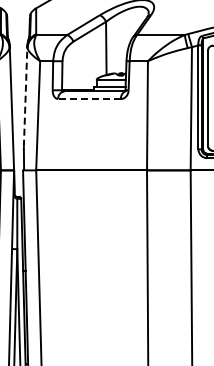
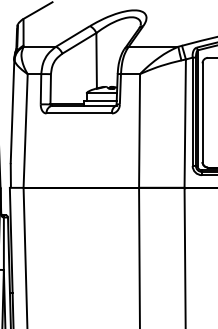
line: (25, 96) -> (12, 110), dashed -> solid
line: (89, 99) -> (79, 113), dashed -> solid

